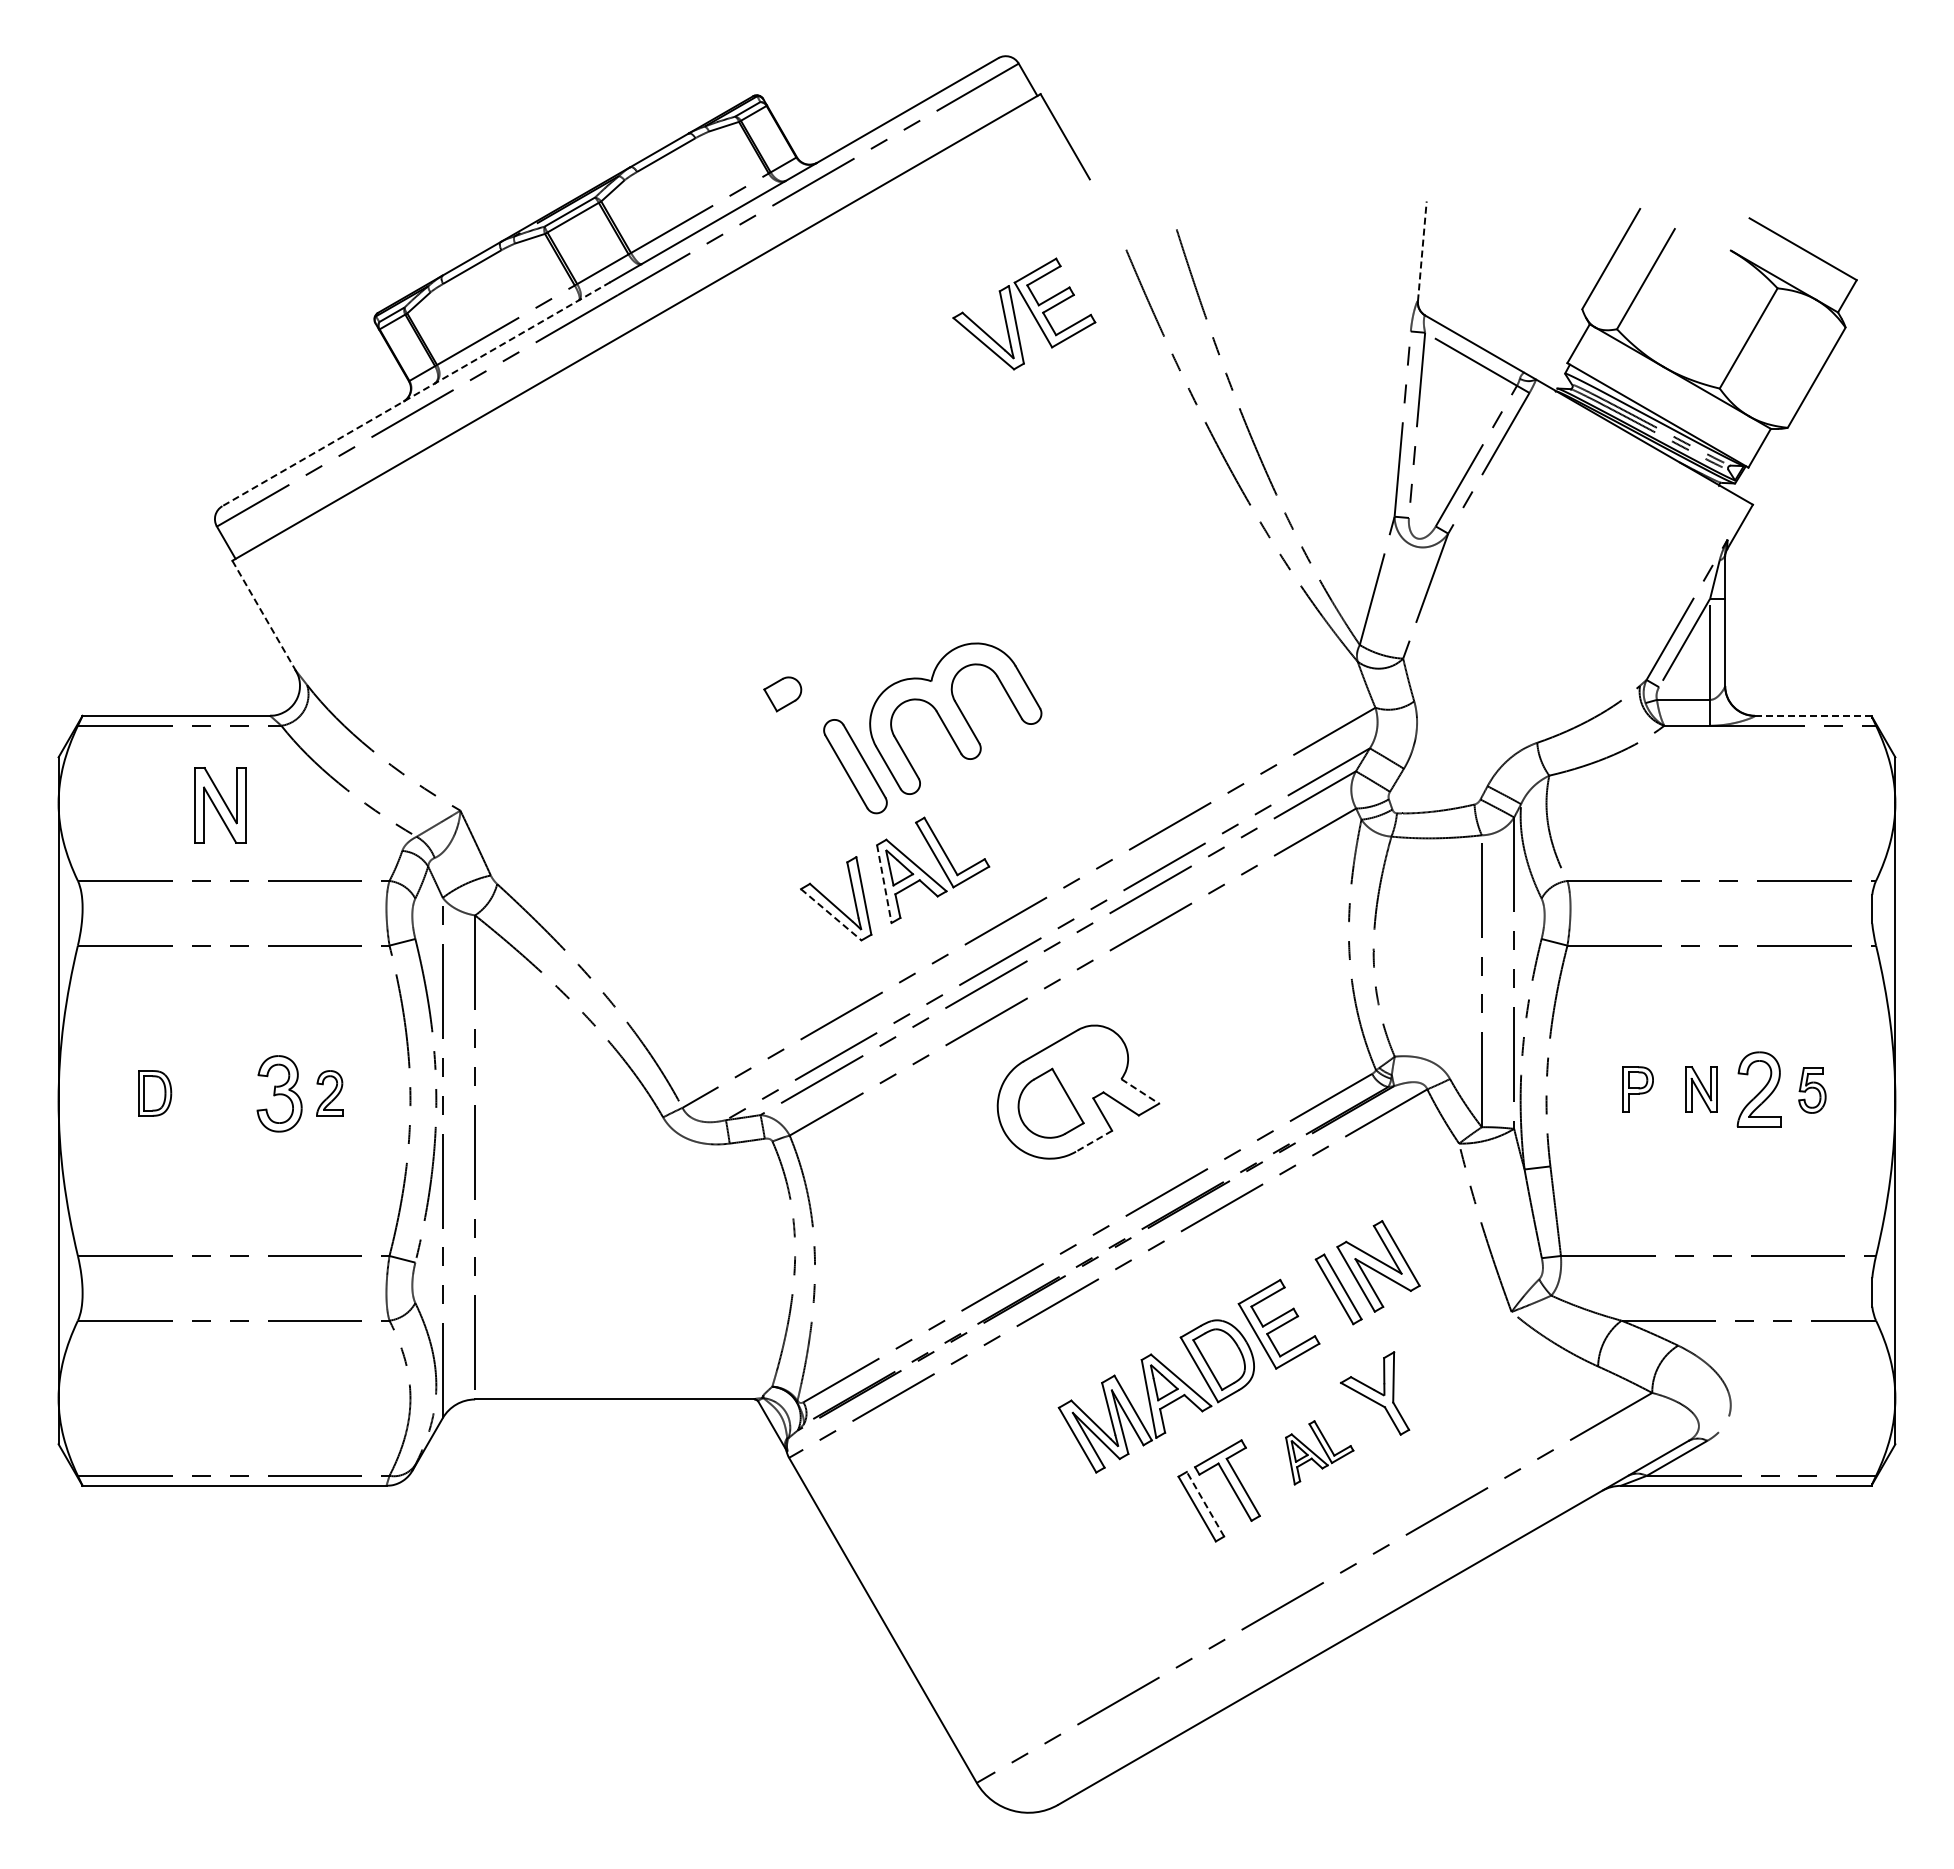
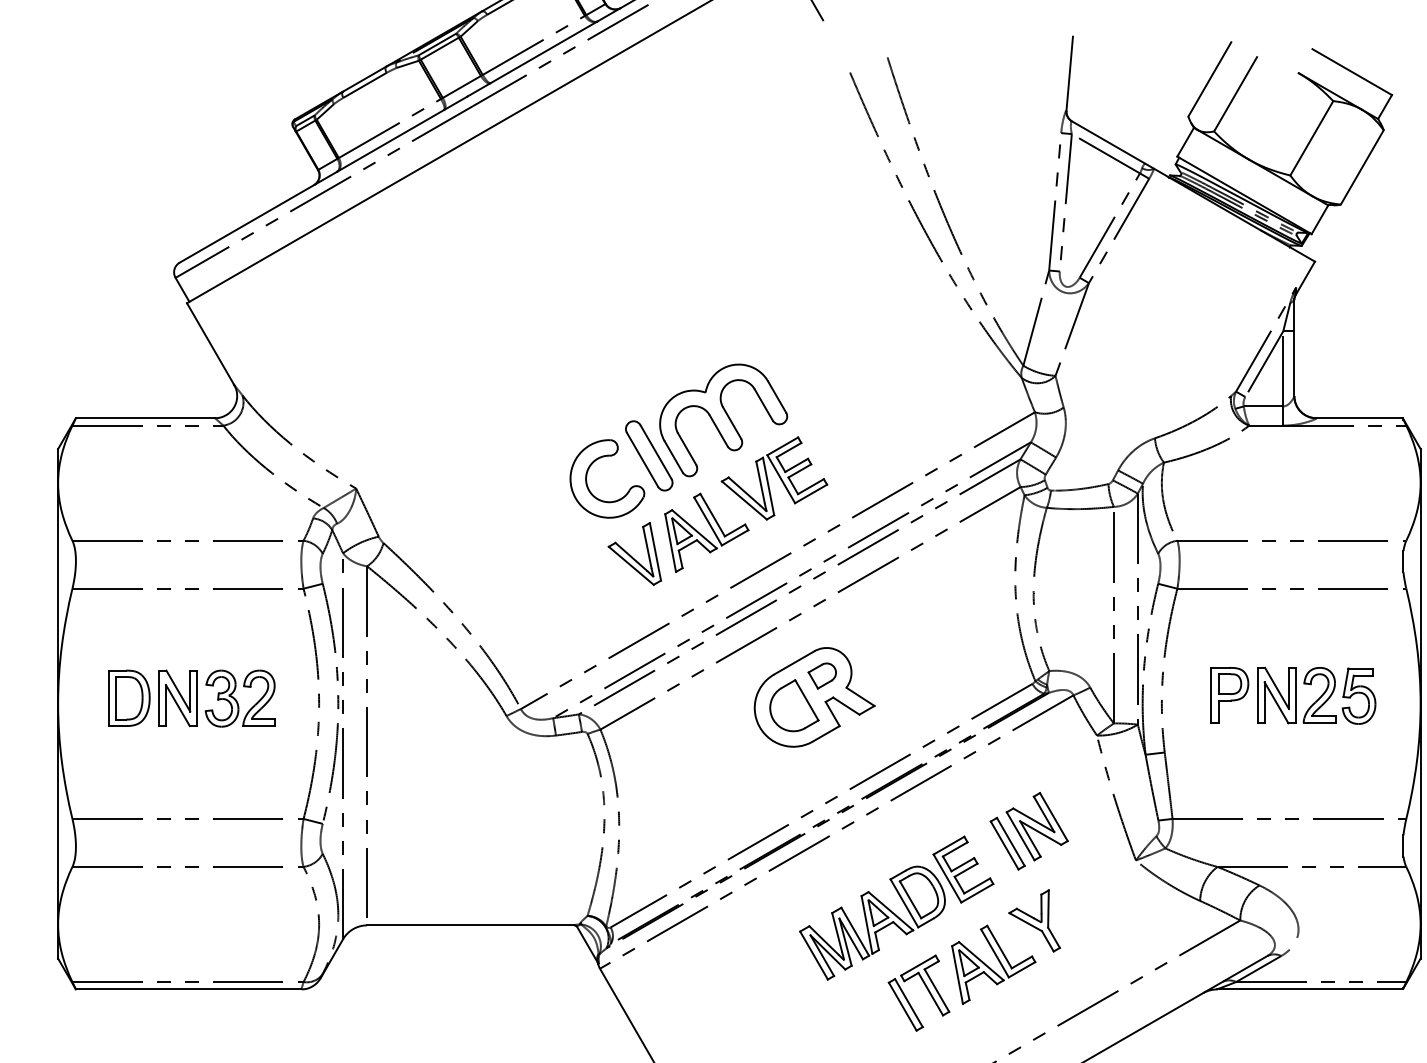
line: (1422, 250) -> (1069, 73), dashed -> solid
part: (1024, 313) -> (774, 478), moved
line: (416, 394) -> (323, 179), dashed -> solid
line: (264, 616) -> (210, 344), dashed -> solid
part: (782, 694) -> (822, 676), moved
line: (1813, 715) -> (1359, 418), dashed -> solid
part: (772, 790) -> (587, 473), added
part: (220, 805) -> (178, 698), moved
line: (884, 884) -> (670, 543), dashed -> solid
line: (831, 914) -> (631, 565), dashed -> solid
part: (1637, 1089) -> (1229, 695), size x1.67
part: (1701, 1089) -> (1276, 695), size x1.67
part: (1812, 1090) -> (1359, 696), size x1.67
line: (1140, 1091) -> (860, 696), dashed -> solid
part: (154, 1093) -> (129, 698), size x1.67
part: (329, 1093) -> (259, 698), size x1.67
line: (1094, 1141) -> (826, 734), dashed -> solid
part: (1319, 1452) -> (993, 964), size x1.67
line: (1205, 1503) -> (908, 1002), dashed -> solid

